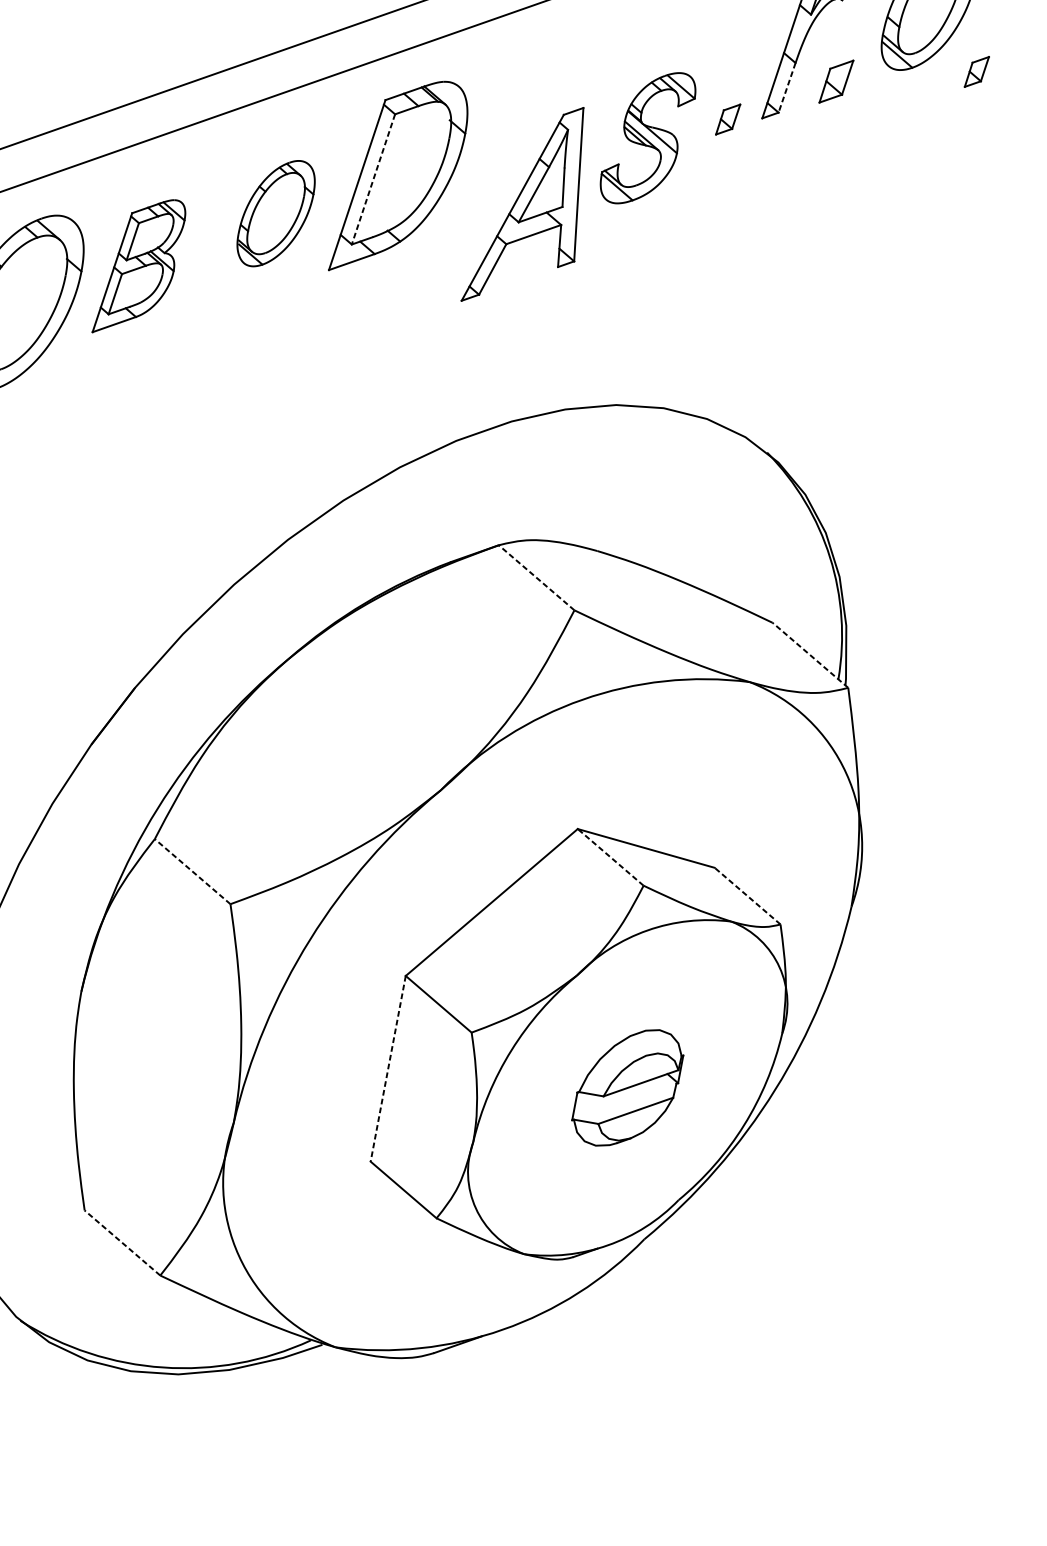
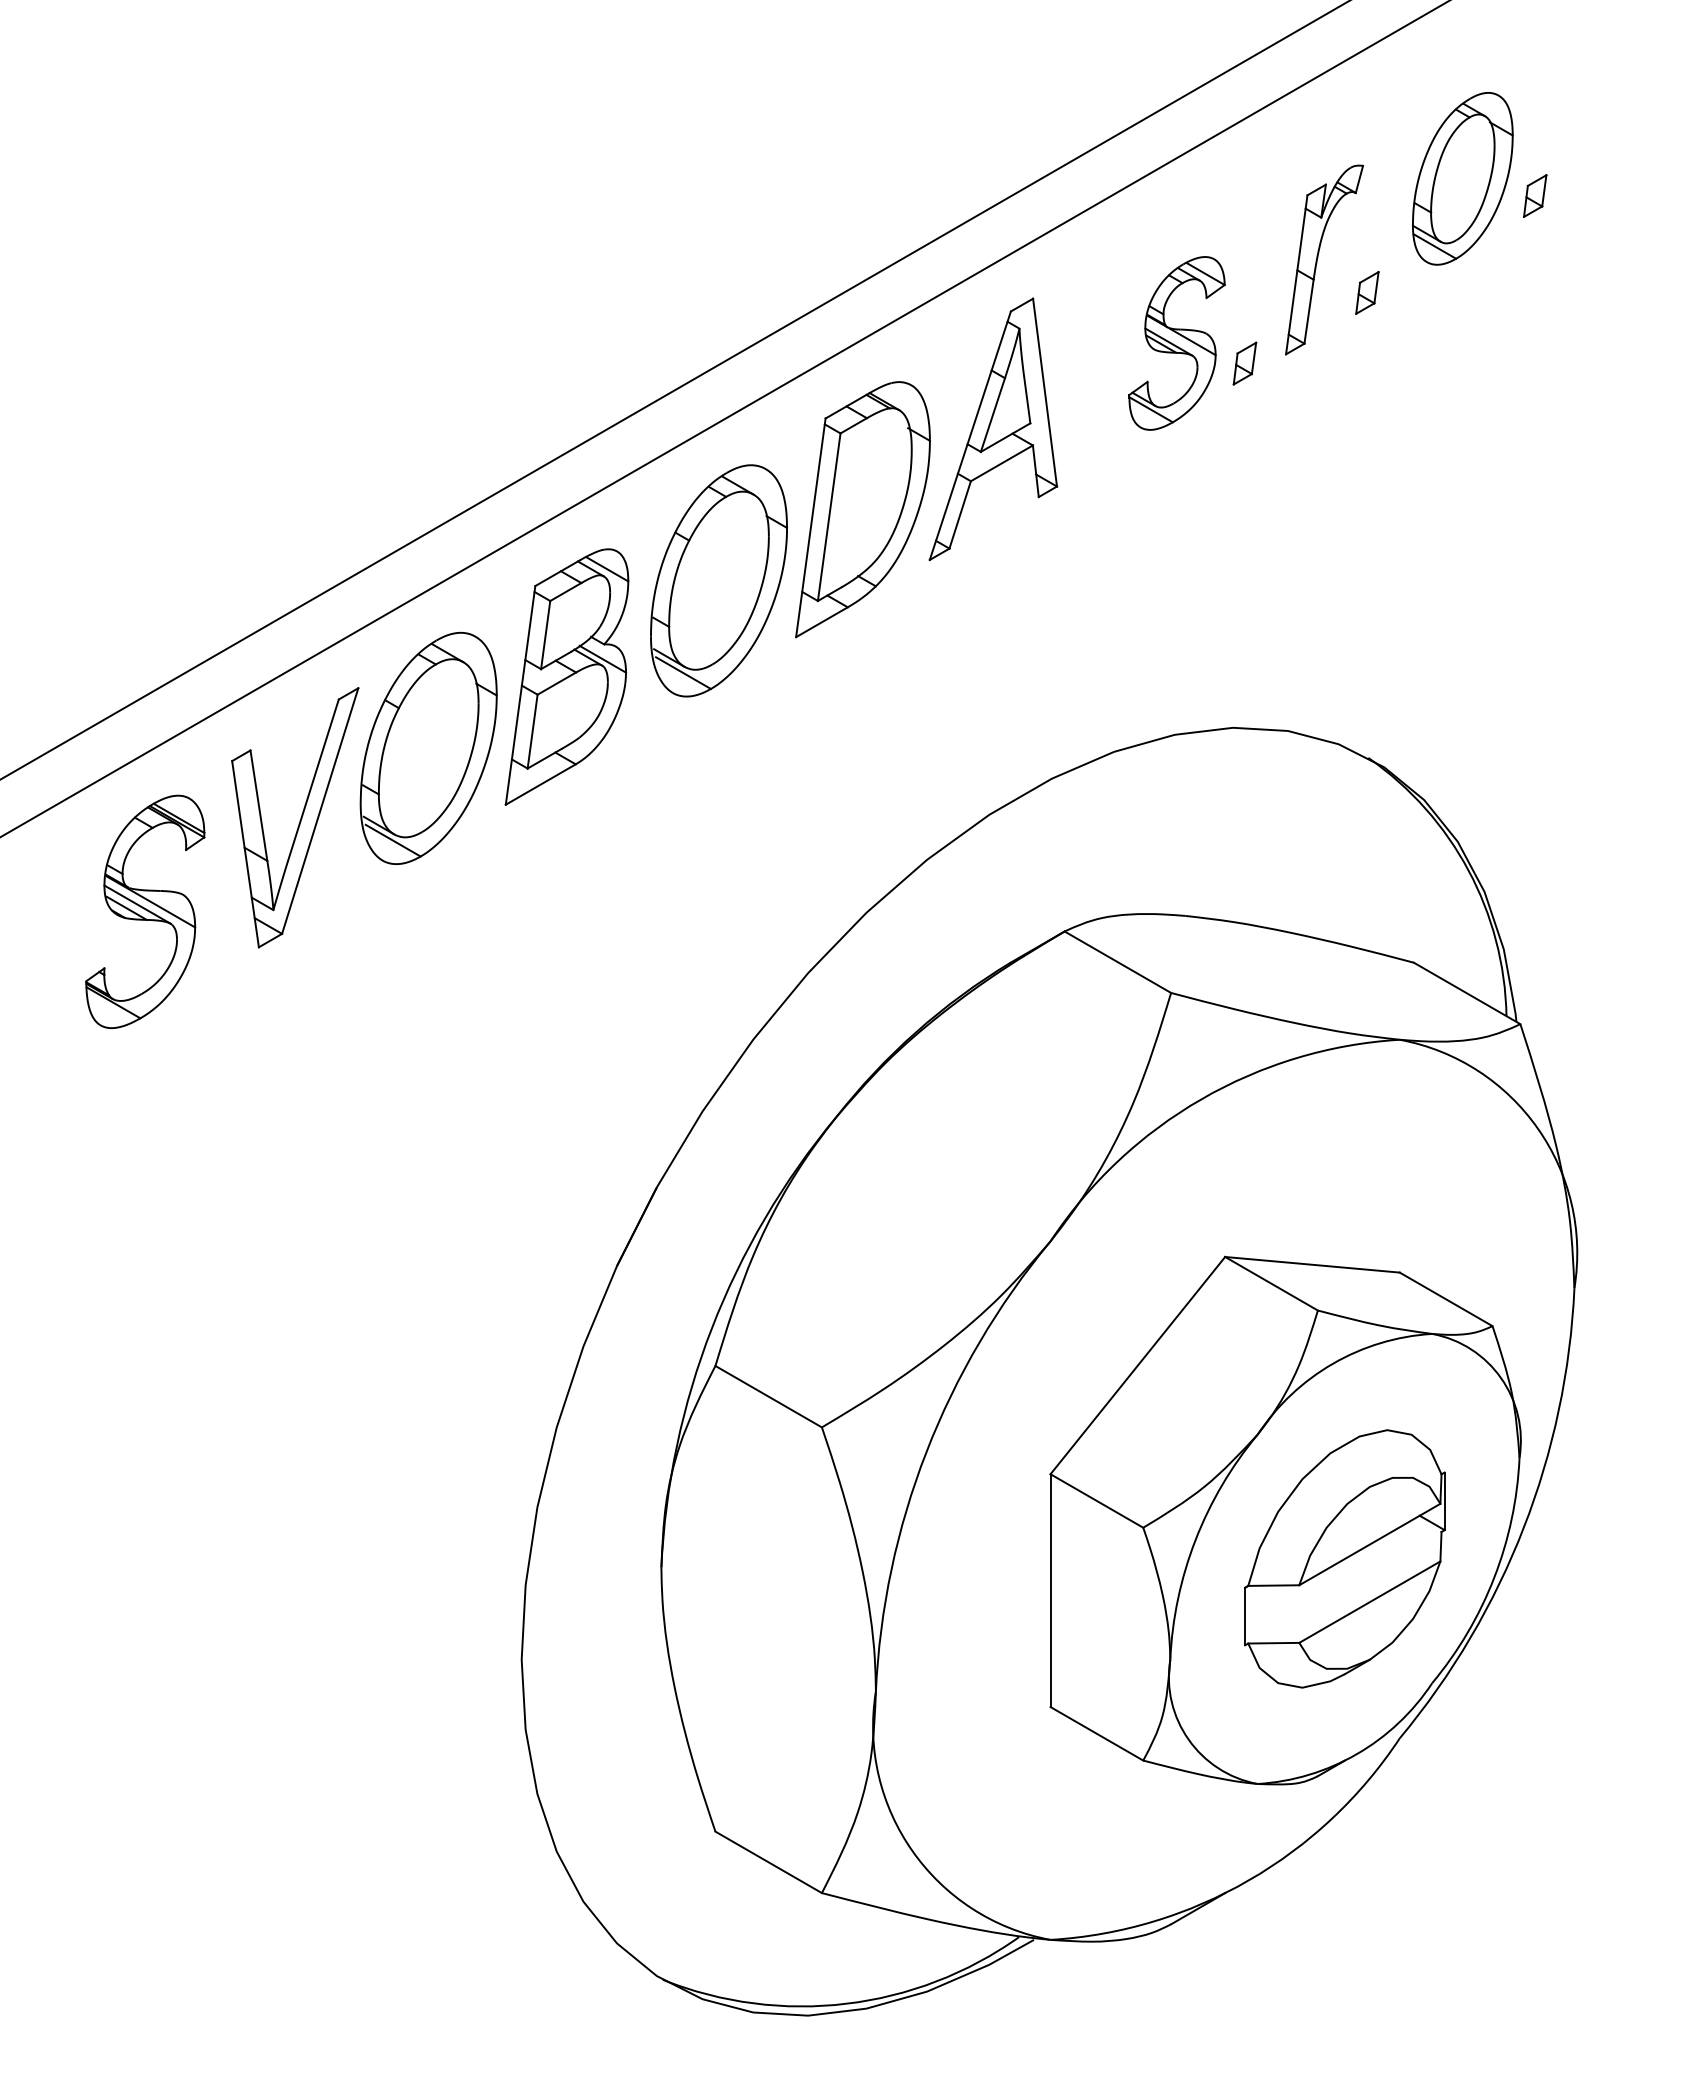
part: (977, 71) -> (1535, 195), moved
part: (836, 81) -> (1367, 292), size x0.71
line: (786, 88) -> (1308, 312), dashed -> solid
part: (647, 138) -> (1176, 343), moved
line: (373, 179) -> (829, 517), dashed -> solid
part: (532, 205) -> (993, 428), moved
part: (276, 213) -> (719, 580), size x1.67
part: (139, 266) -> (566, 676), size x1.43
line: (536, 577) -> (1117, 961), dashed -> solid
line: (809, 655) -> (1466, 993), dashed -> solid
line: (610, 857) -> (1271, 1283), dashed -> solid
line: (192, 871) -> (768, 1396), dashed -> solid
line: (747, 896) -> (1446, 1299), dashed -> solid
line: (388, 1069) -> (1050, 1591), dashed -> solid
part: (627, 1087) -> (1344, 1558), size x1.67
line: (122, 1243) -> (768, 1862), dashed -> solid

